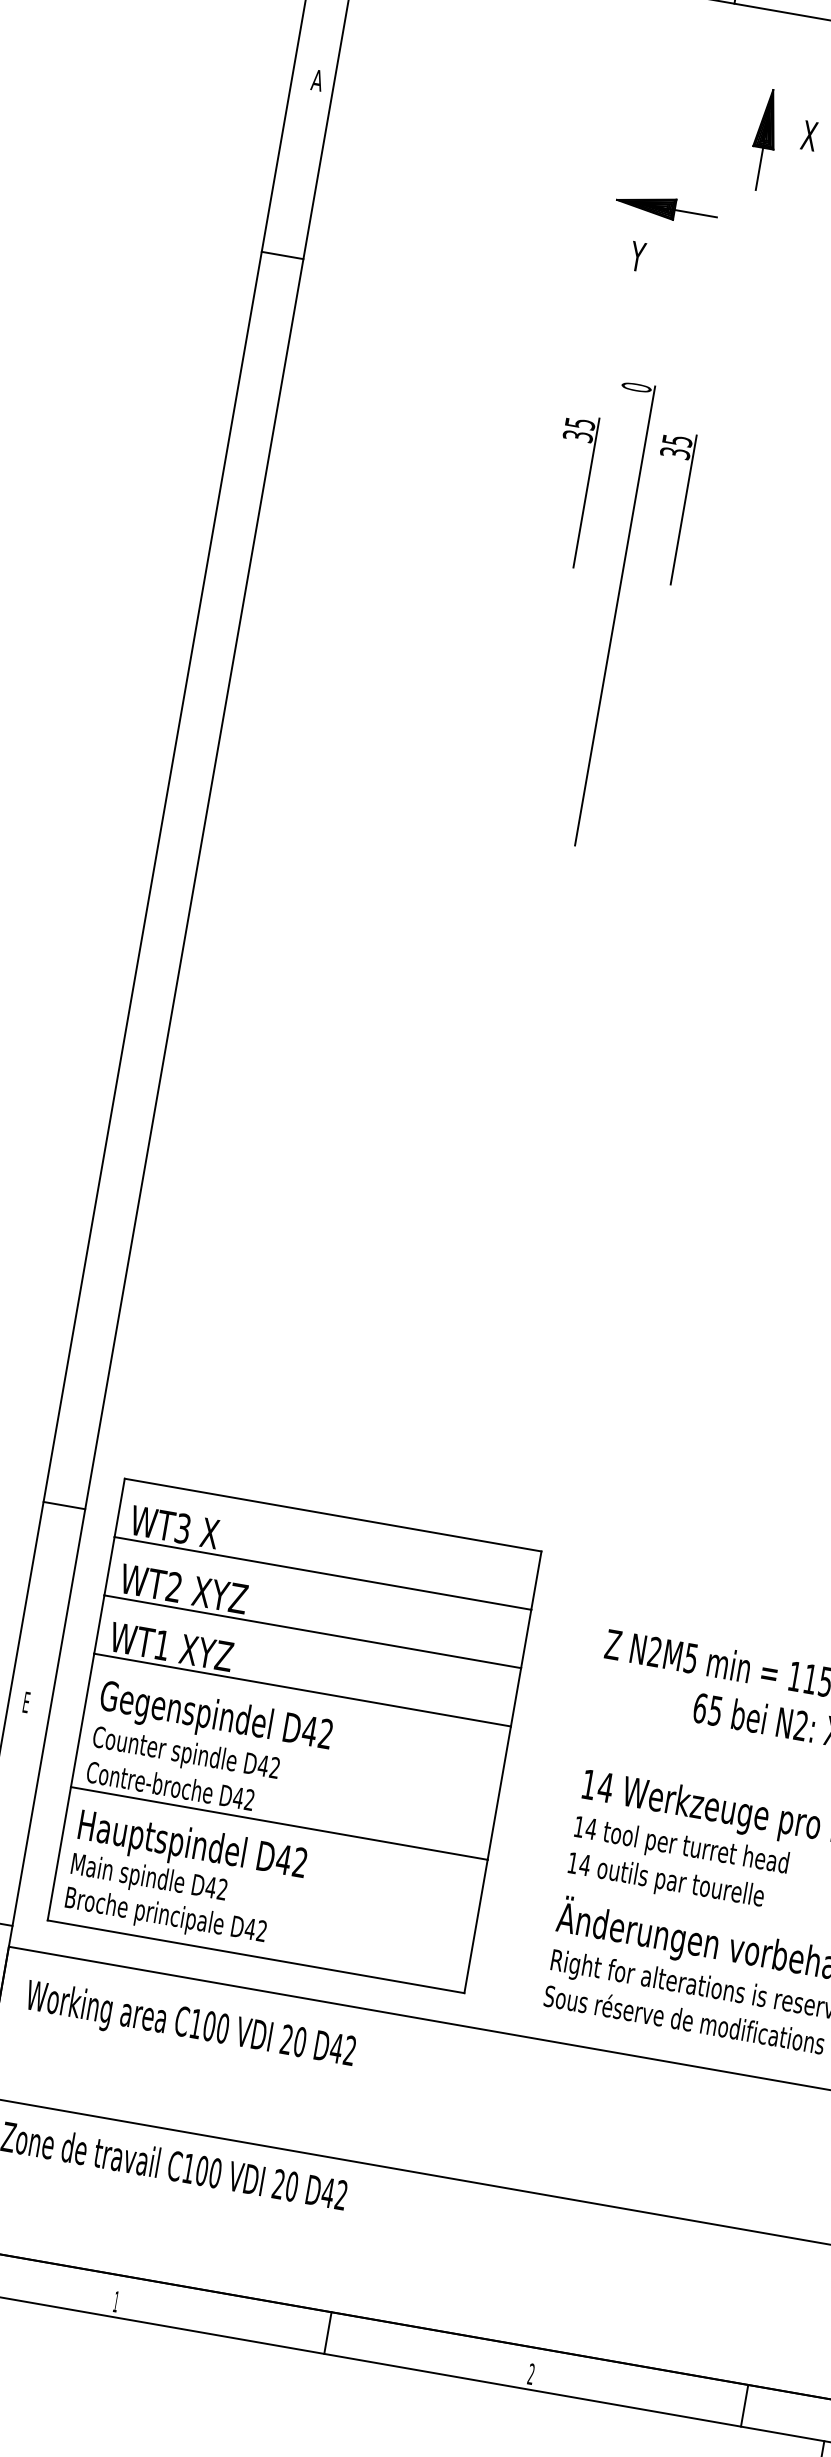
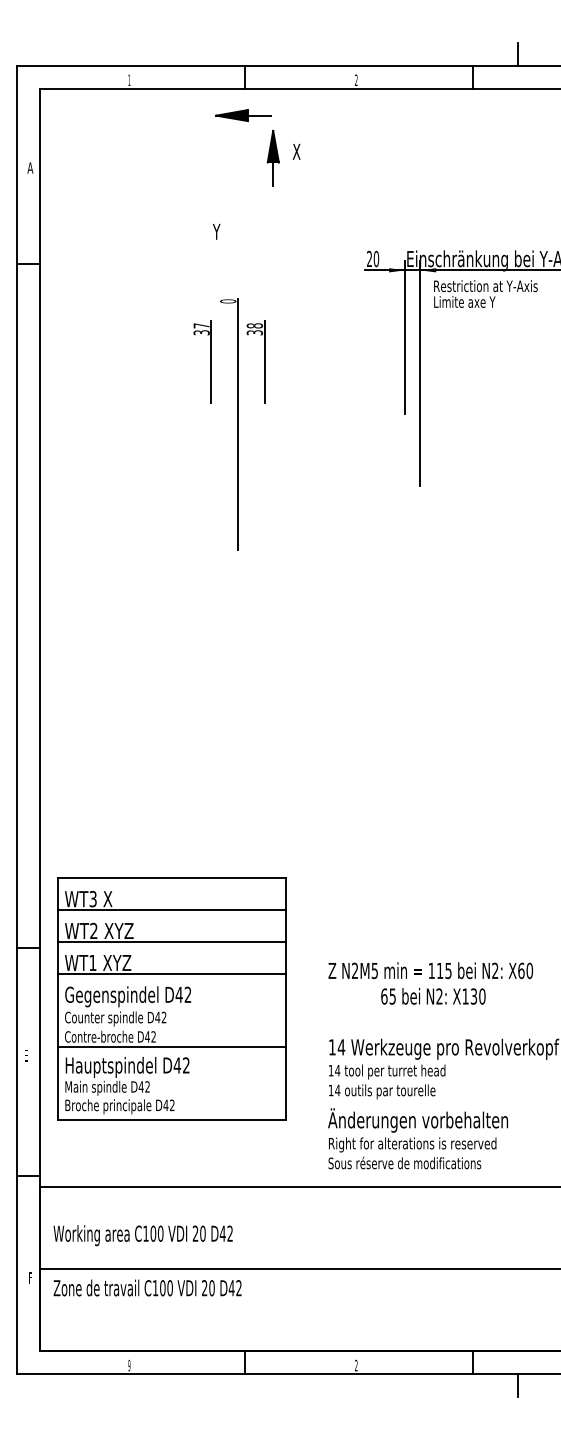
part: (666, 208) -> (243, 115), moved
text: (580, 422) -> (201, 325), 35 -> 37
text: (676, 439) -> (254, 325), 35 -> 38
part: (294, 1735) -> (171, 998), moved
text: (189, 2026) -> (142, 1235), moved
text: (116, 2301) -> (129, 1365), 1 -> 9

